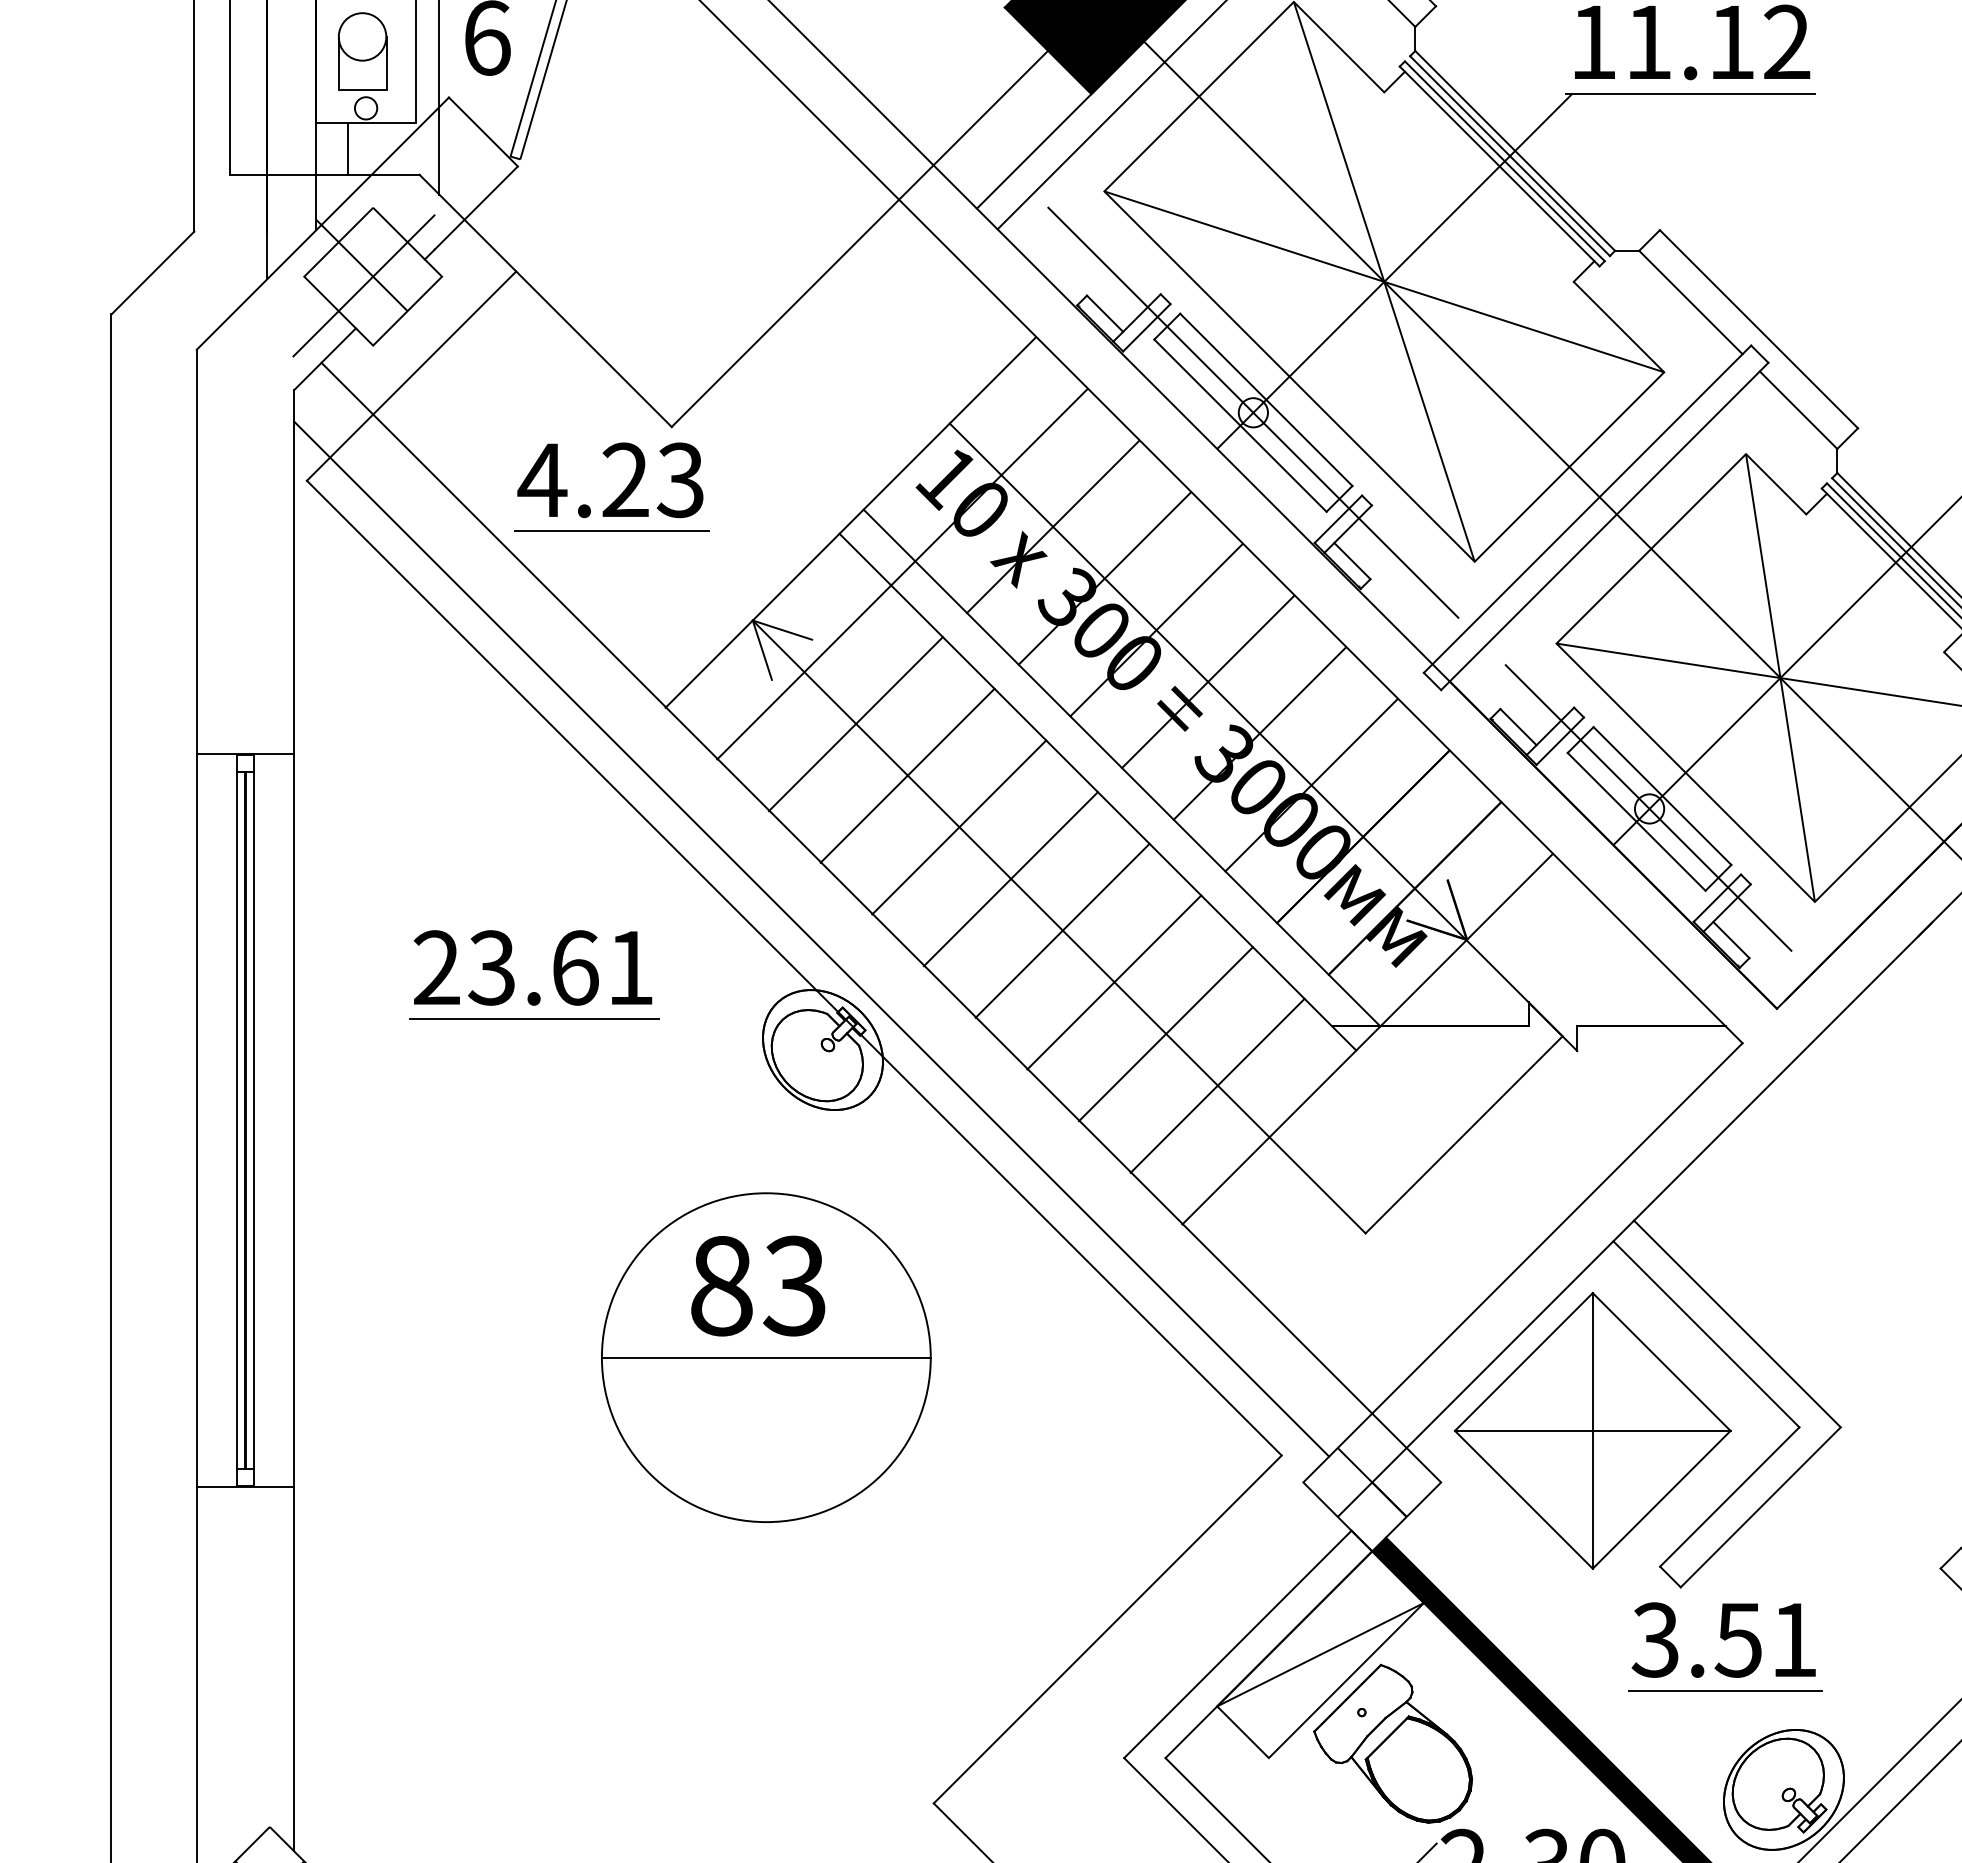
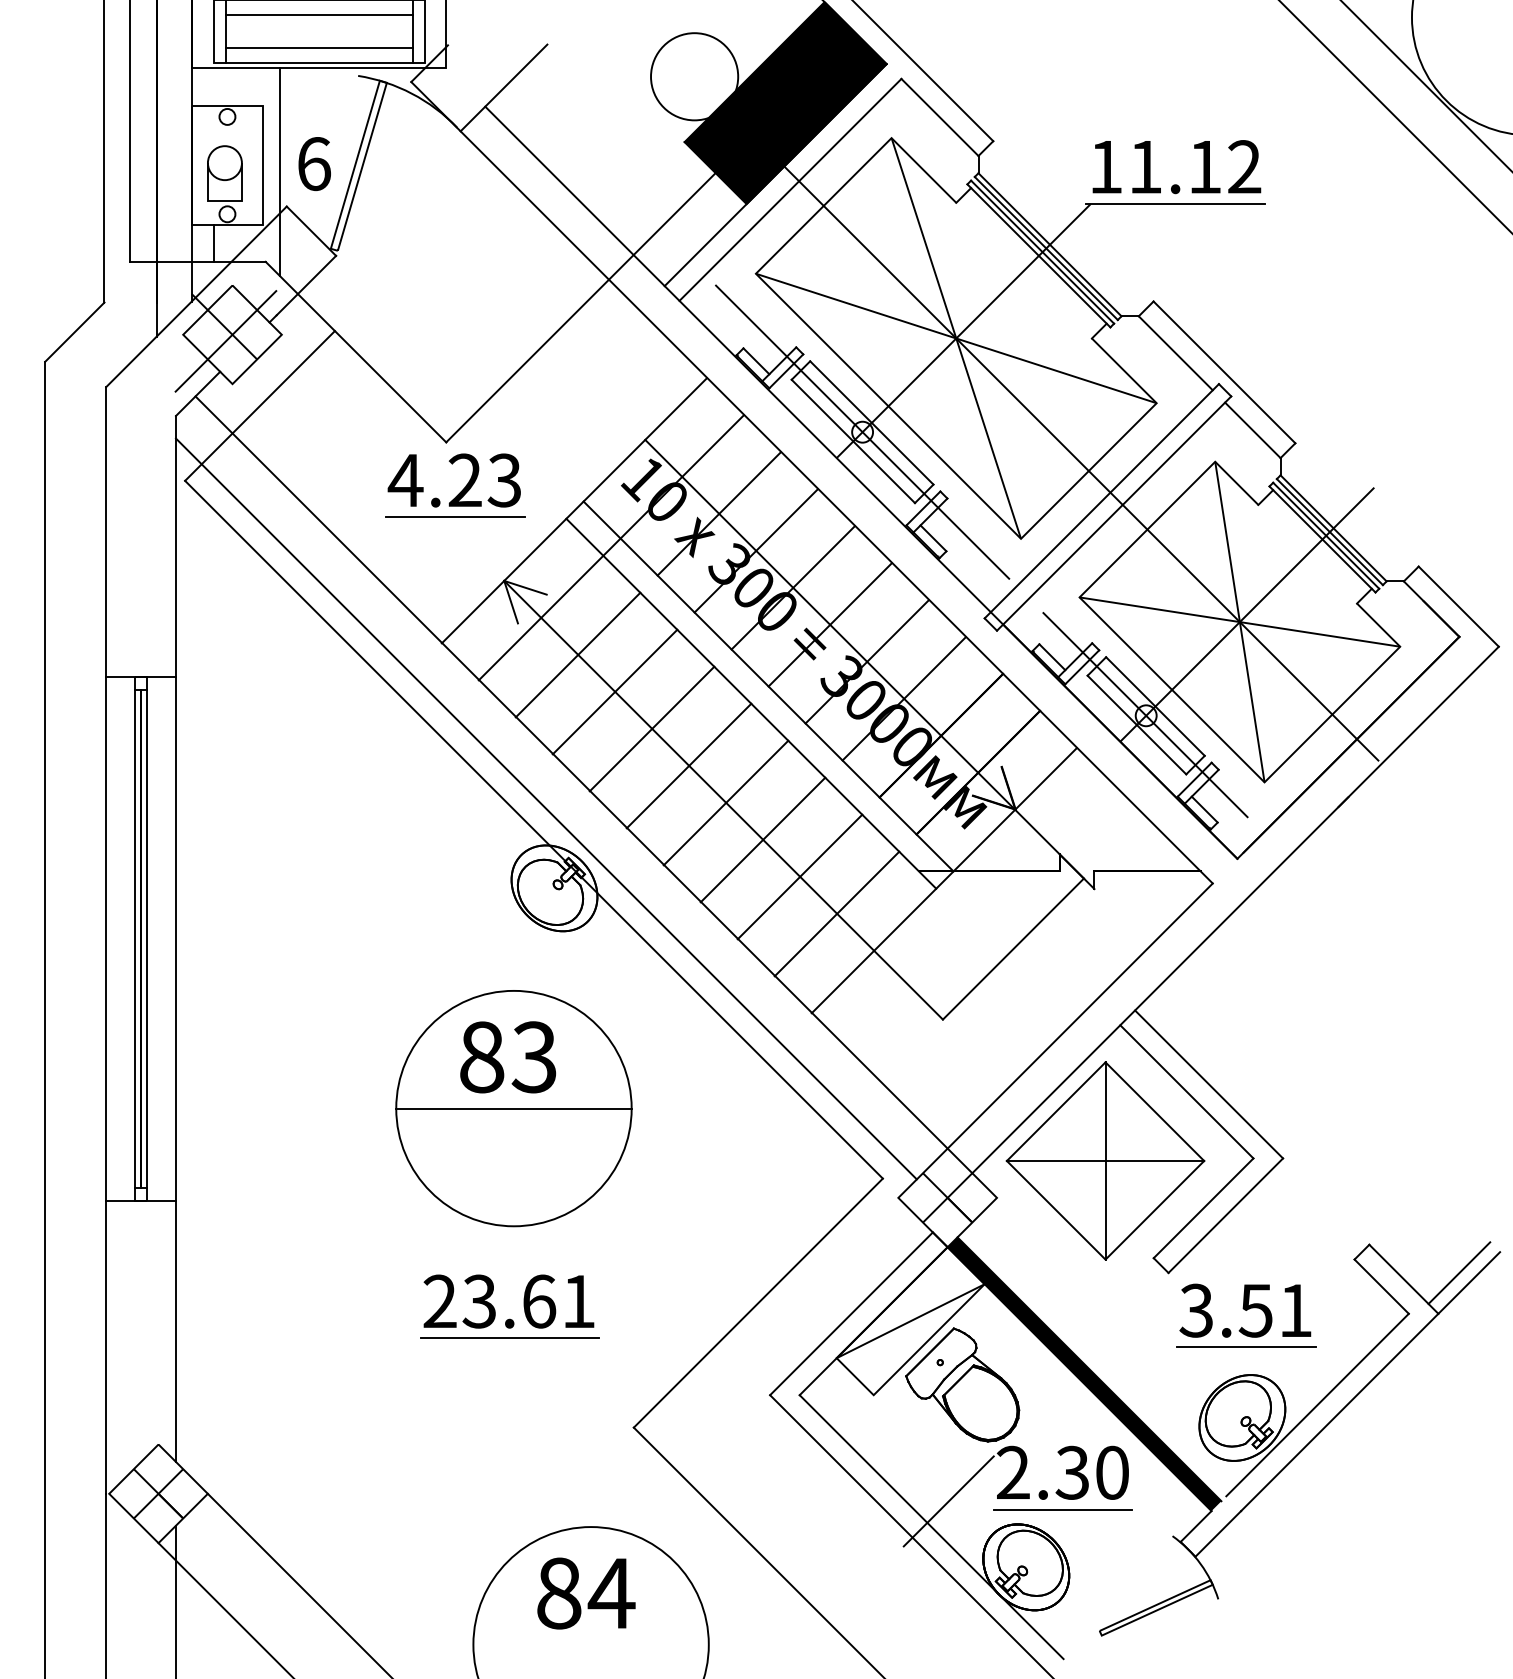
part: (620, 494) -> (461, 490), moved
part: (533, 991) -> (509, 1318), moved
part: (1725, 1646) -> (1246, 1315), moved

